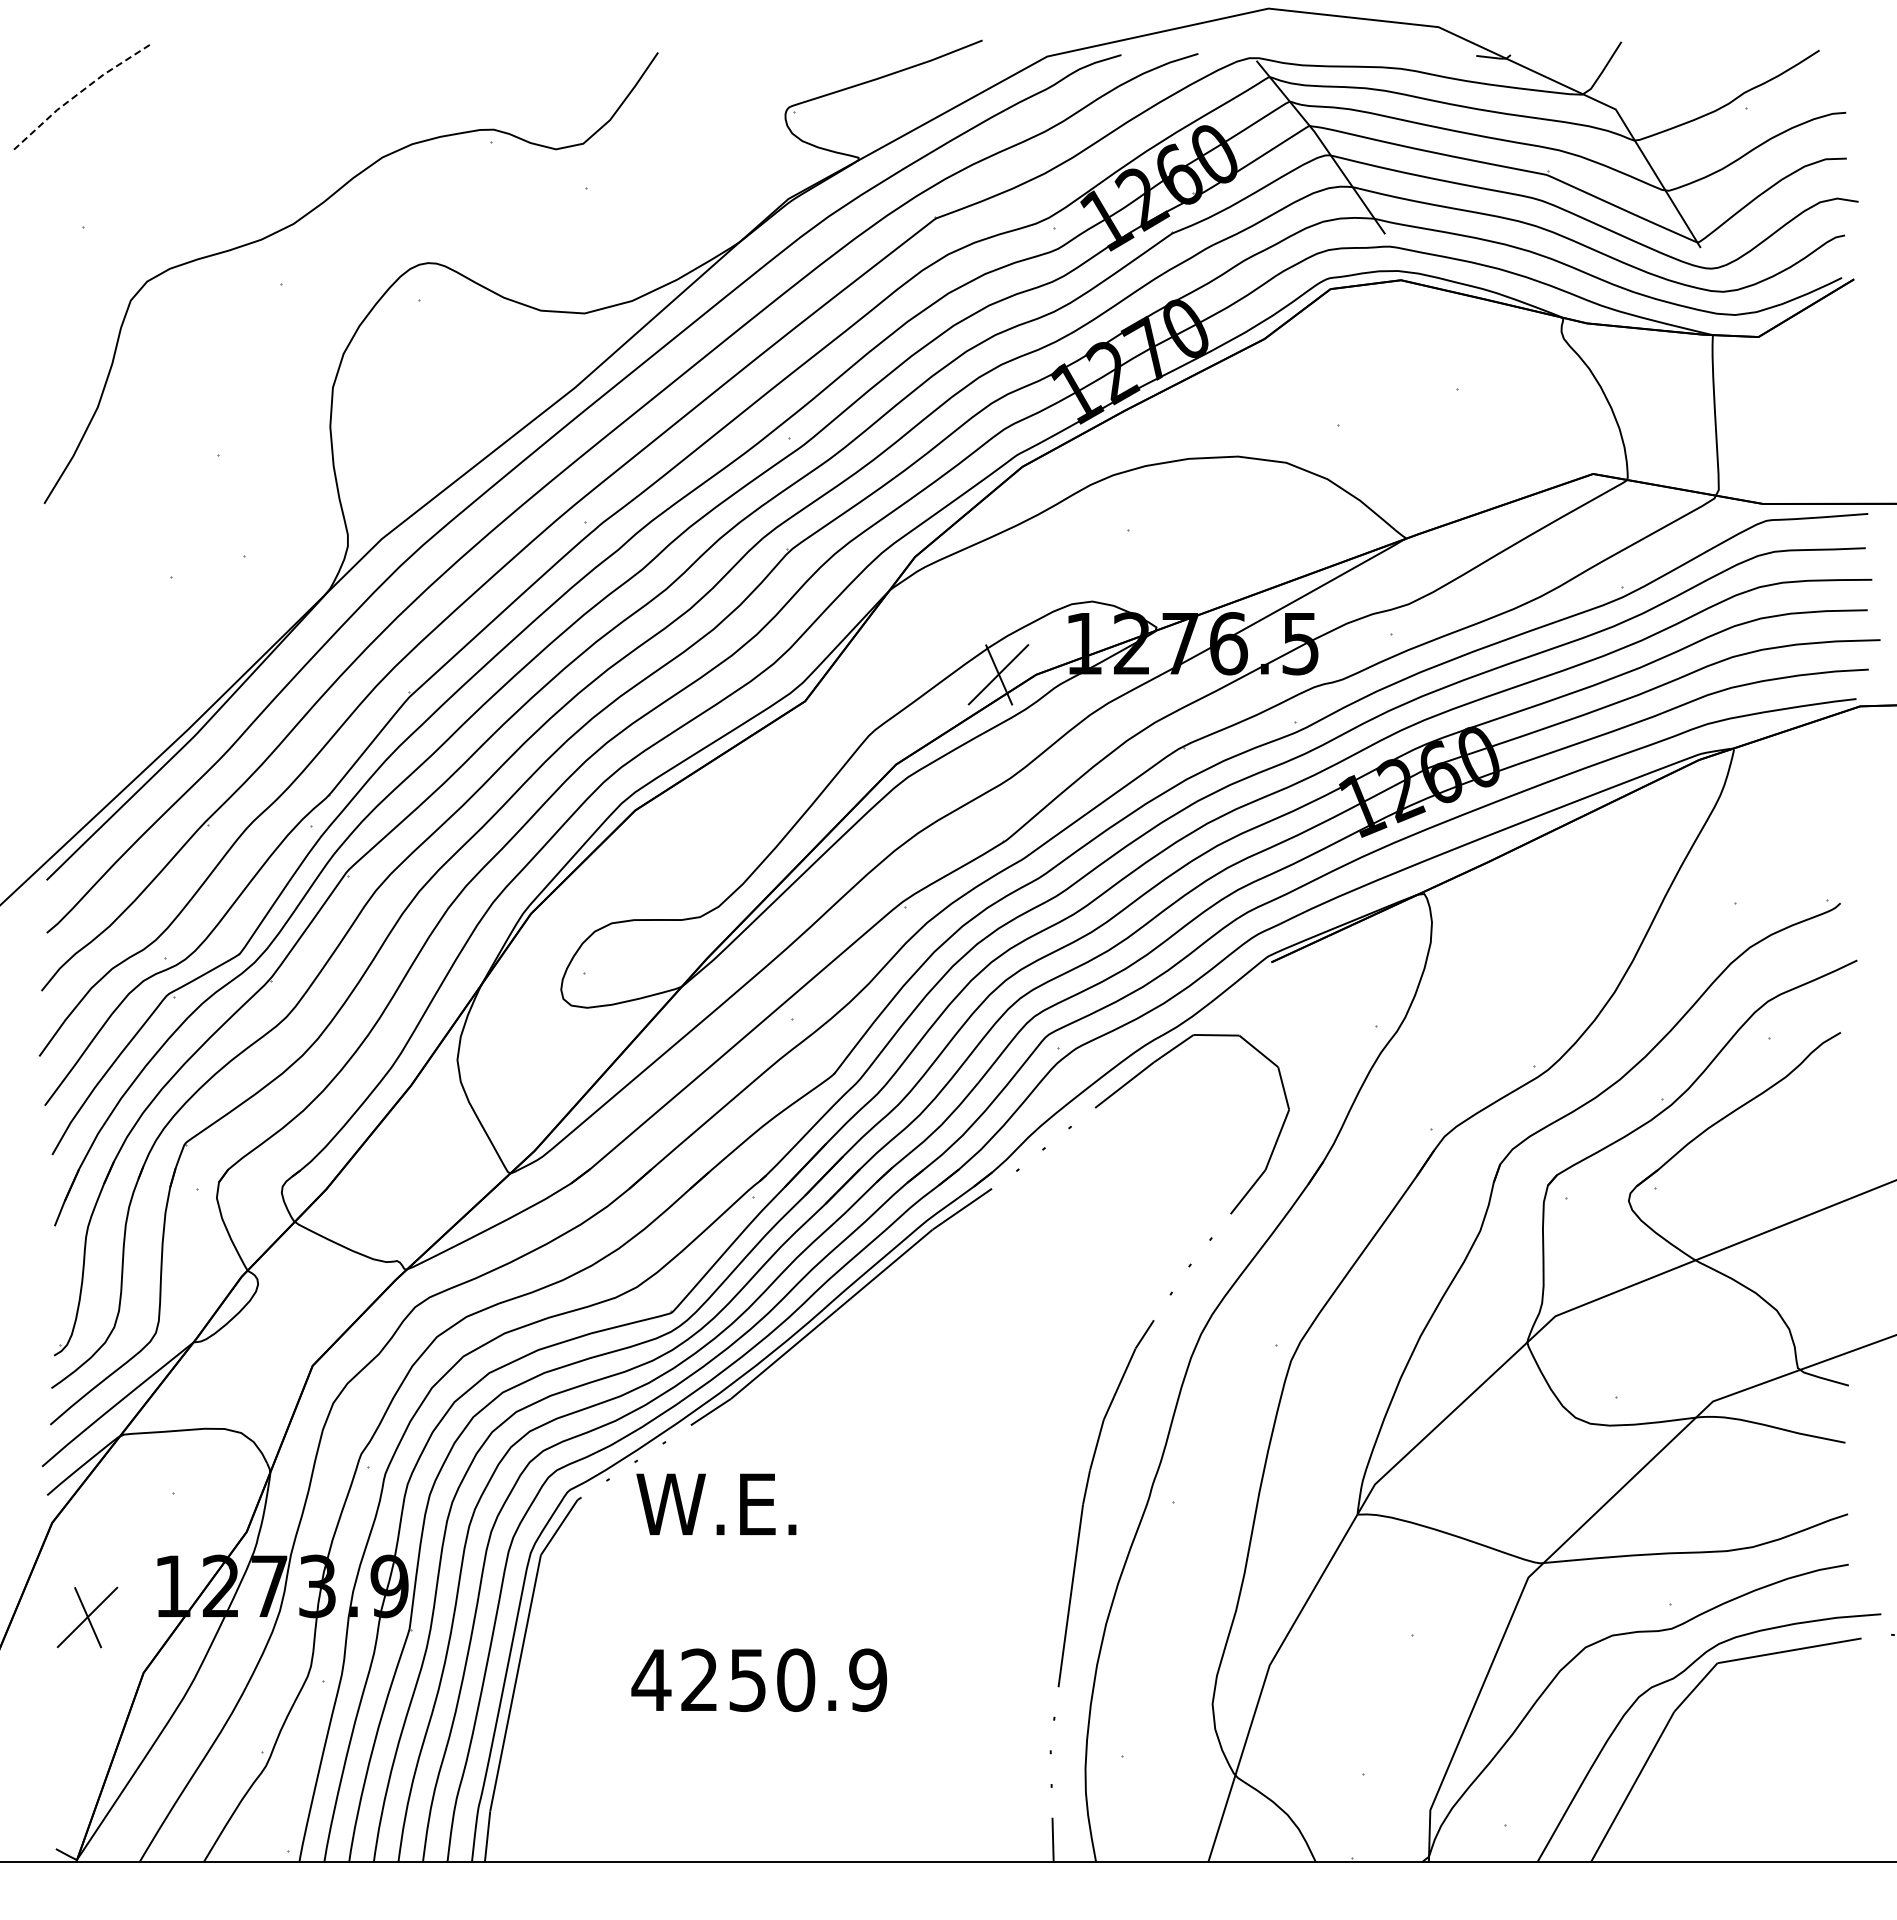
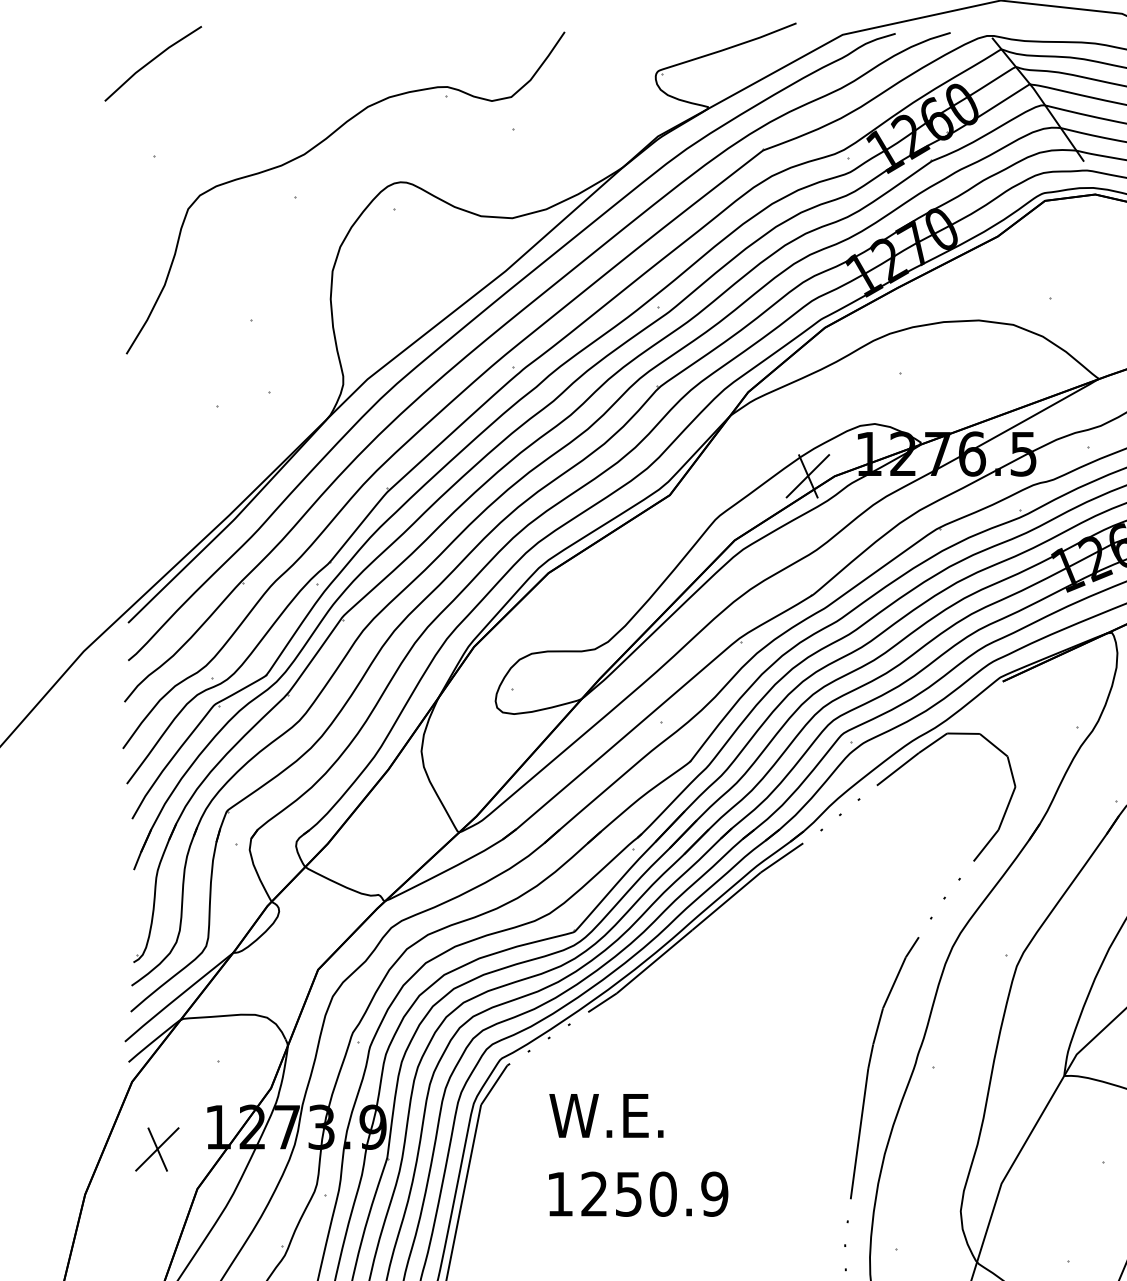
line: (78, 93) -> (150, 61), dashed -> solid
text: (716, 1503) -> (606, 1115), moved
text: (651, 1679) -> (560, 1193), 4250.9 -> 1250.9

